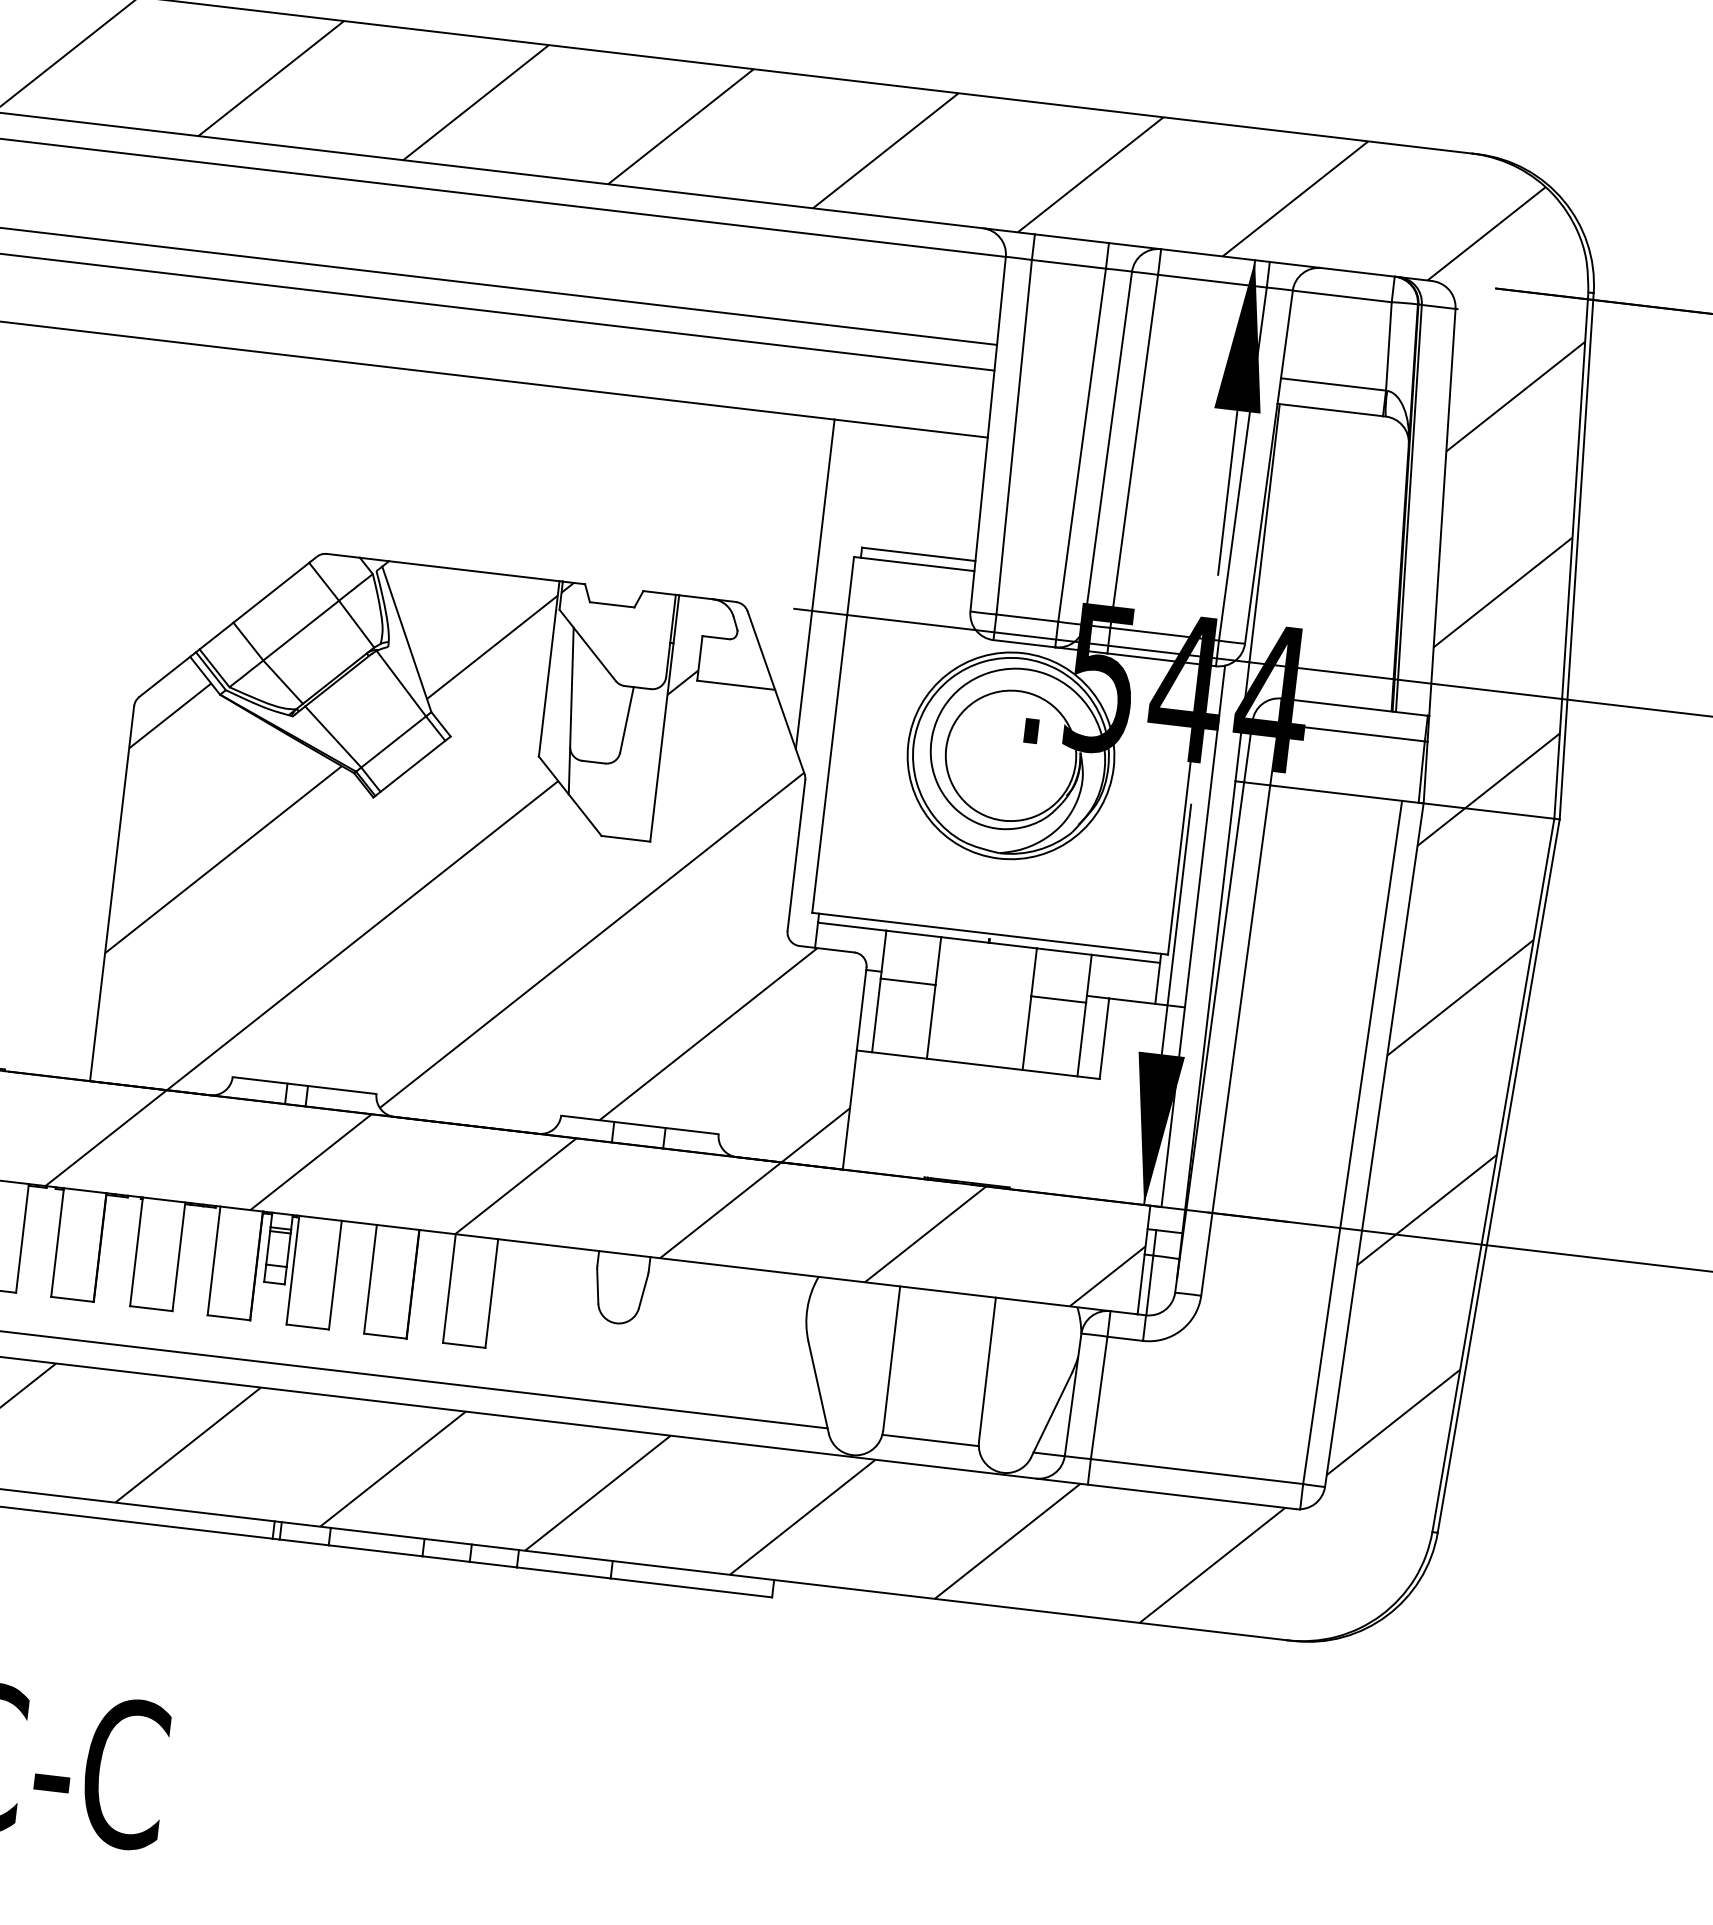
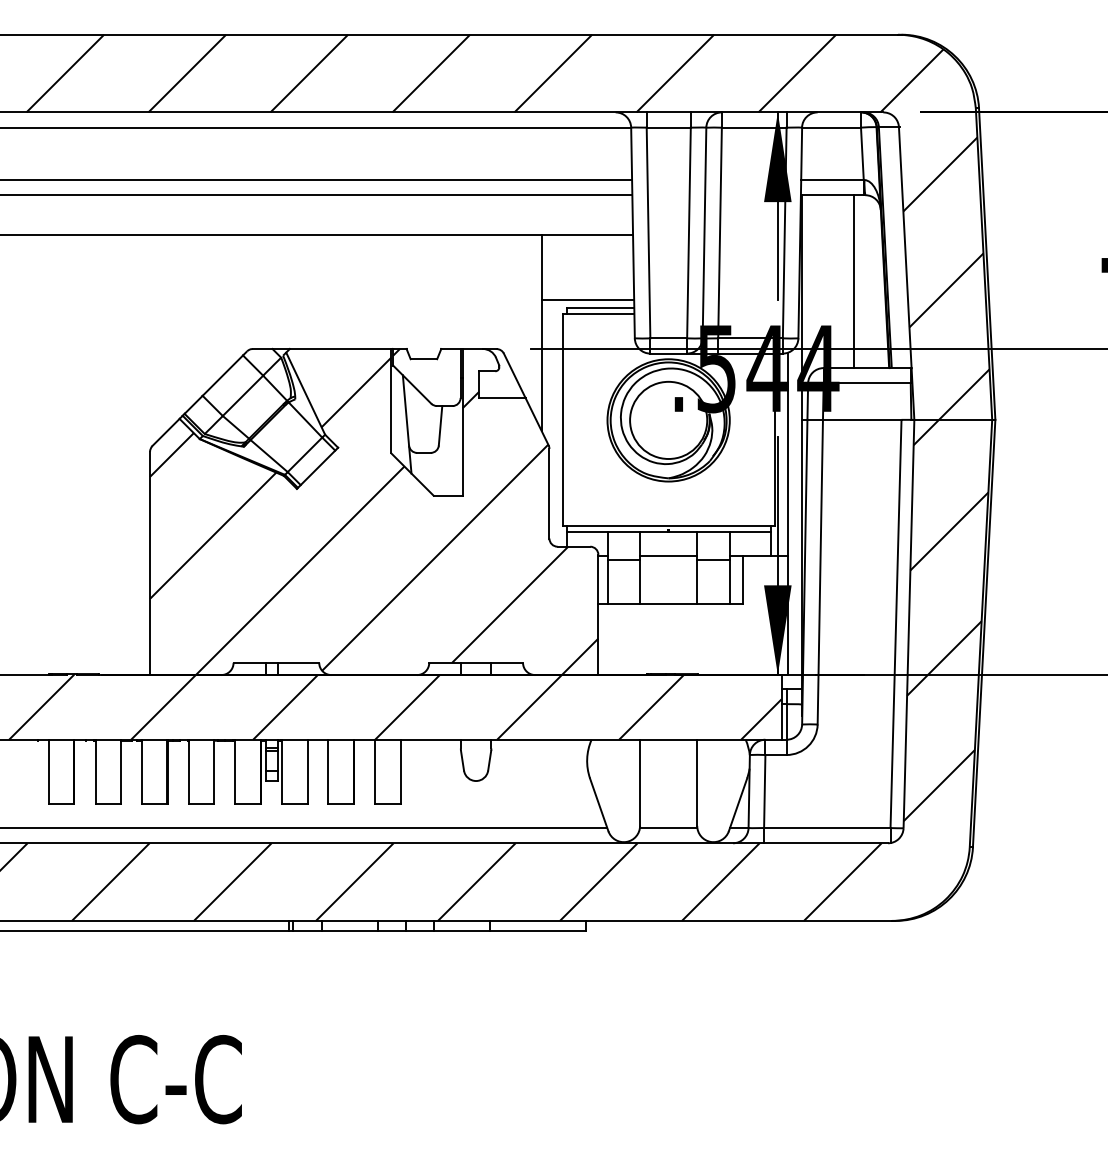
line: (898, 538) -> (587, 300), added
line: (1350, 559) -> (854, 281), added
line: (983, 984) -> (668, 556), added

